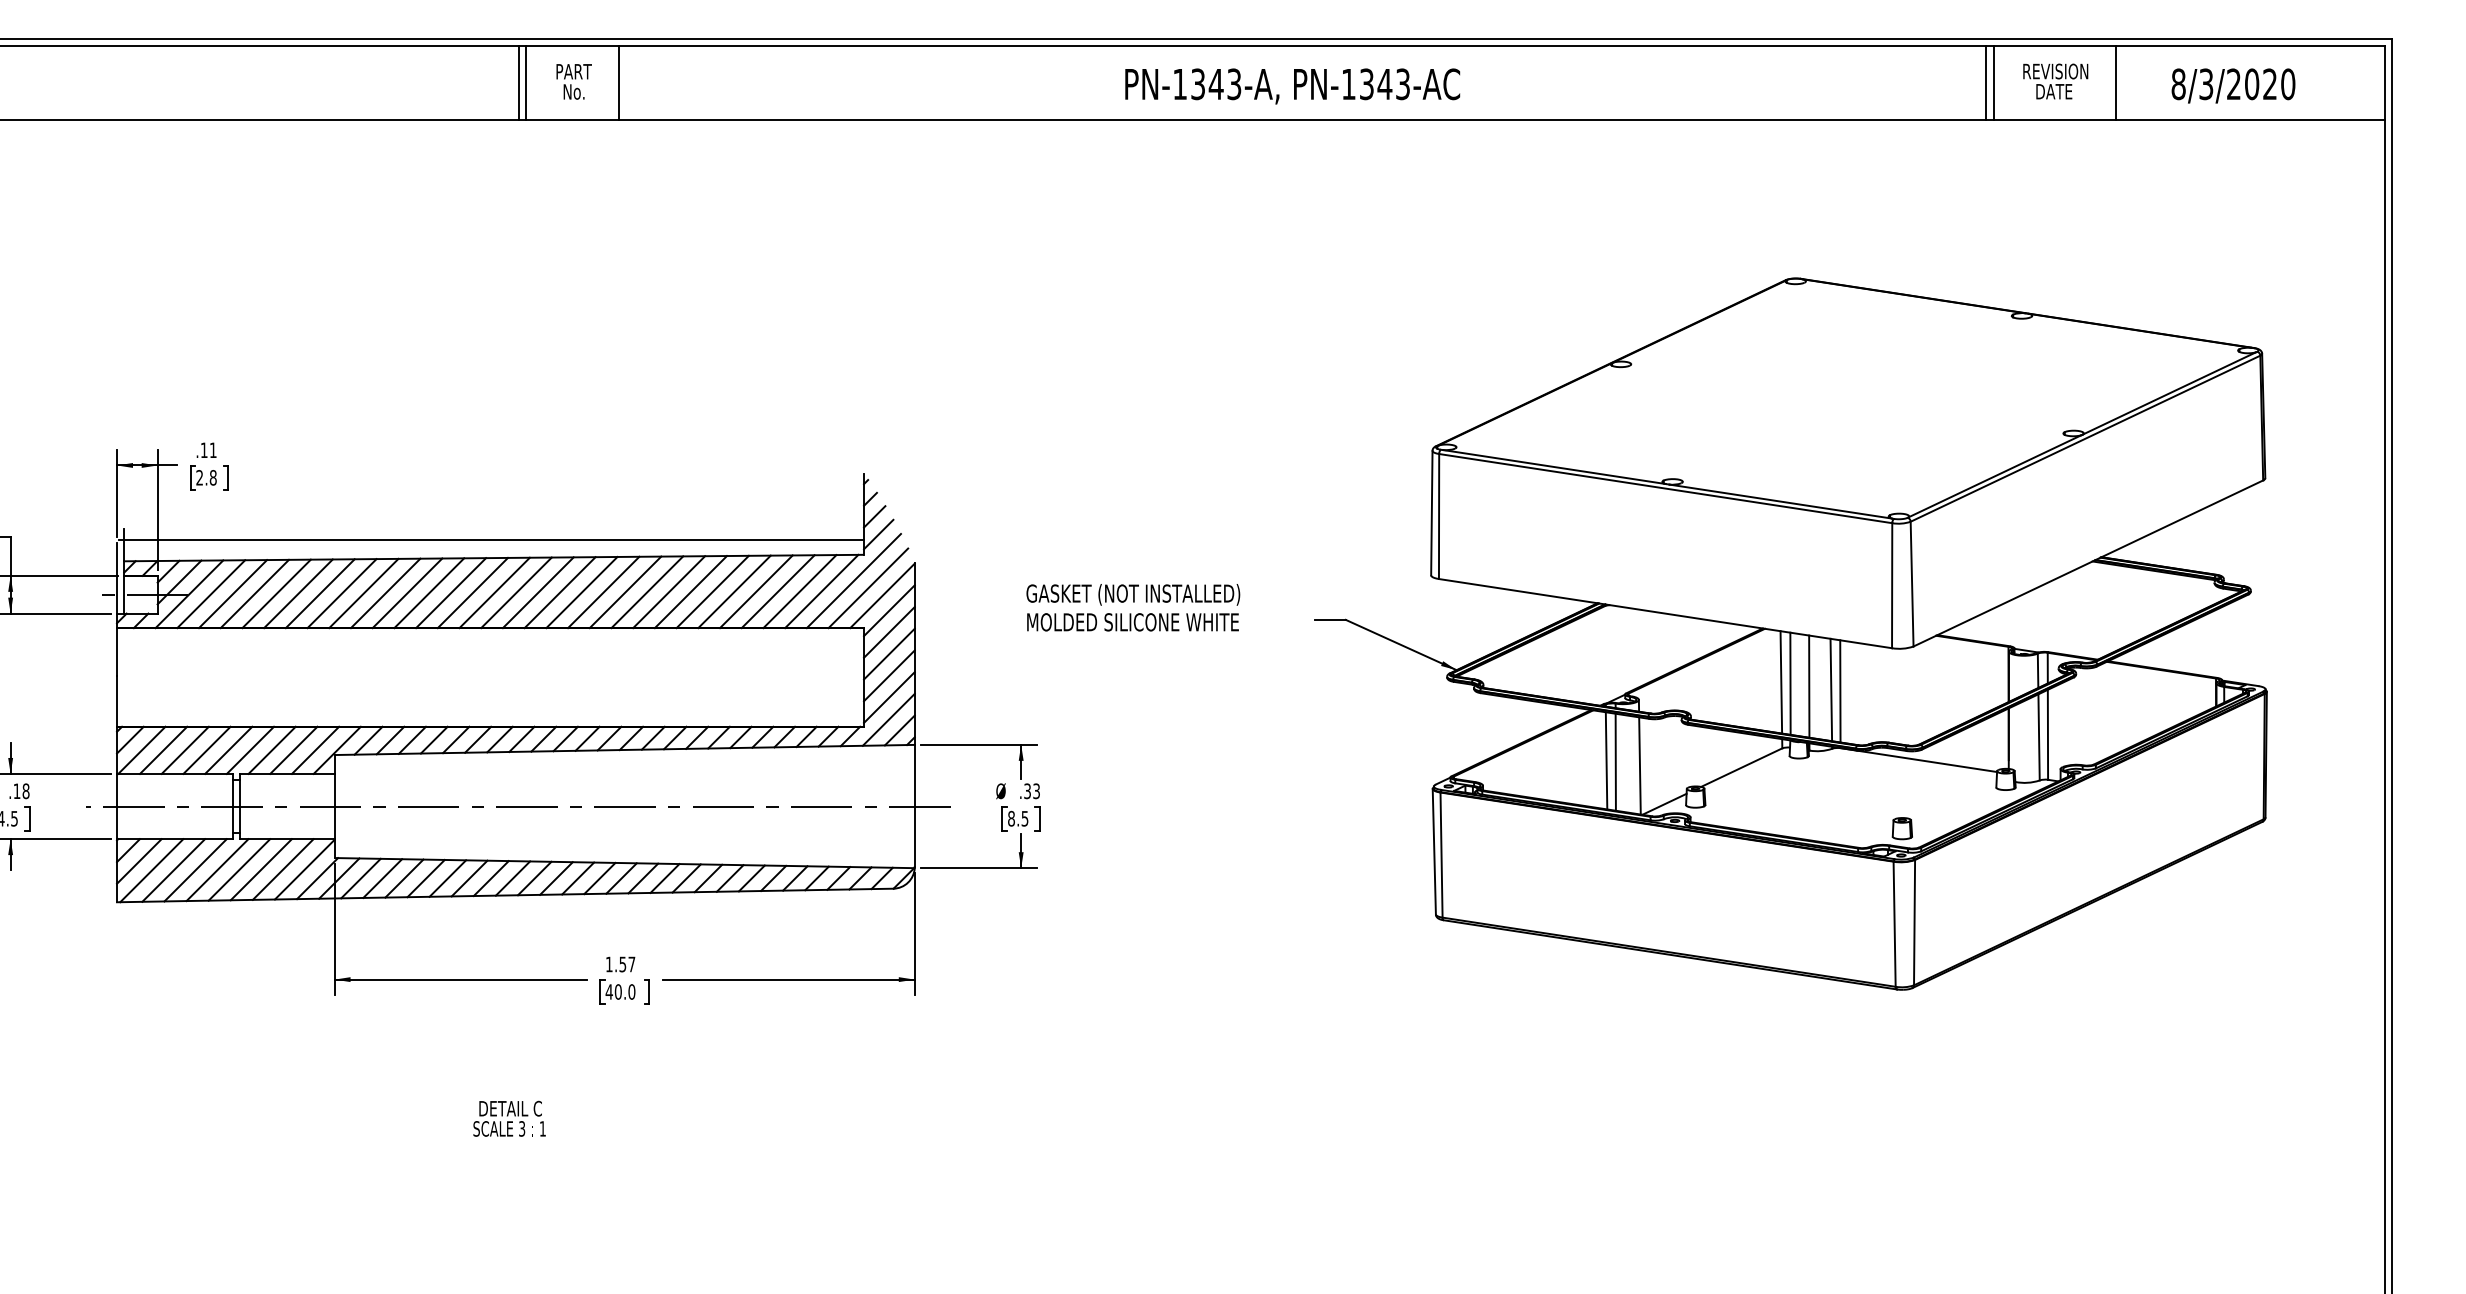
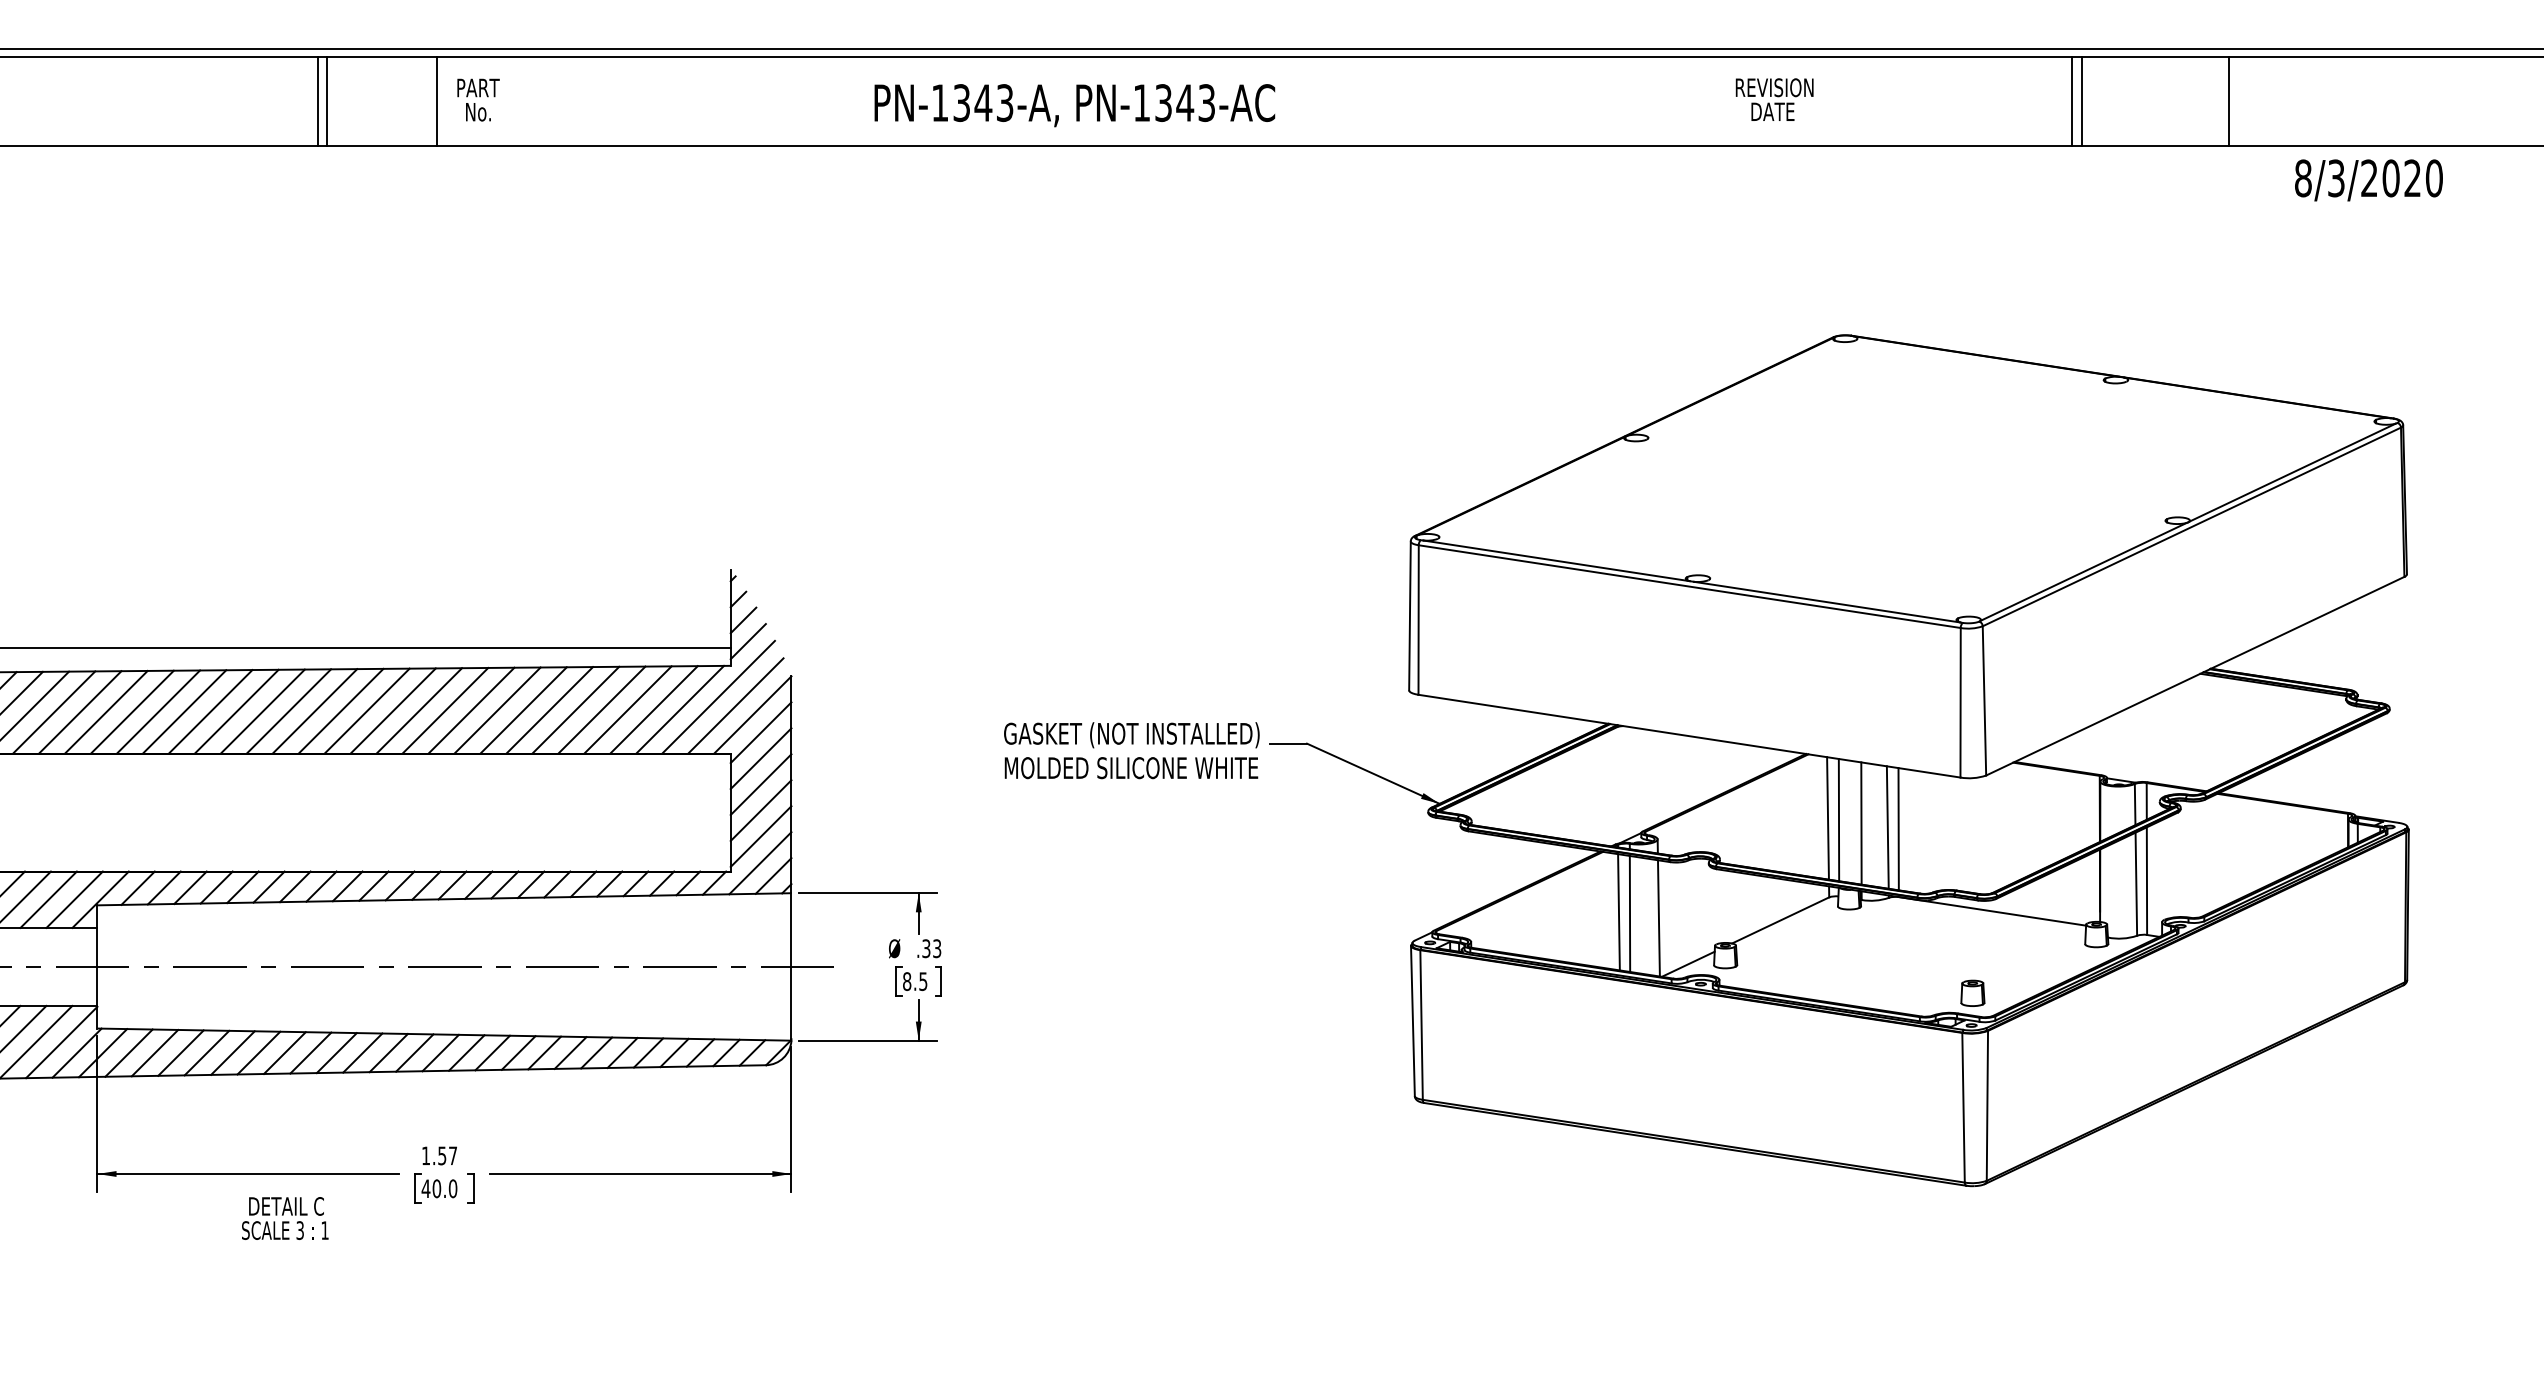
text: (573, 81) -> (477, 99), moved
text: (2055, 81) -> (1774, 99), moved
text: (2233, 85) -> (2368, 179), moved
text: (1292, 86) -> (1074, 105), moved
text: (1133, 607) -> (1132, 750), moved
text: (509, 1118) -> (285, 1218), moved

